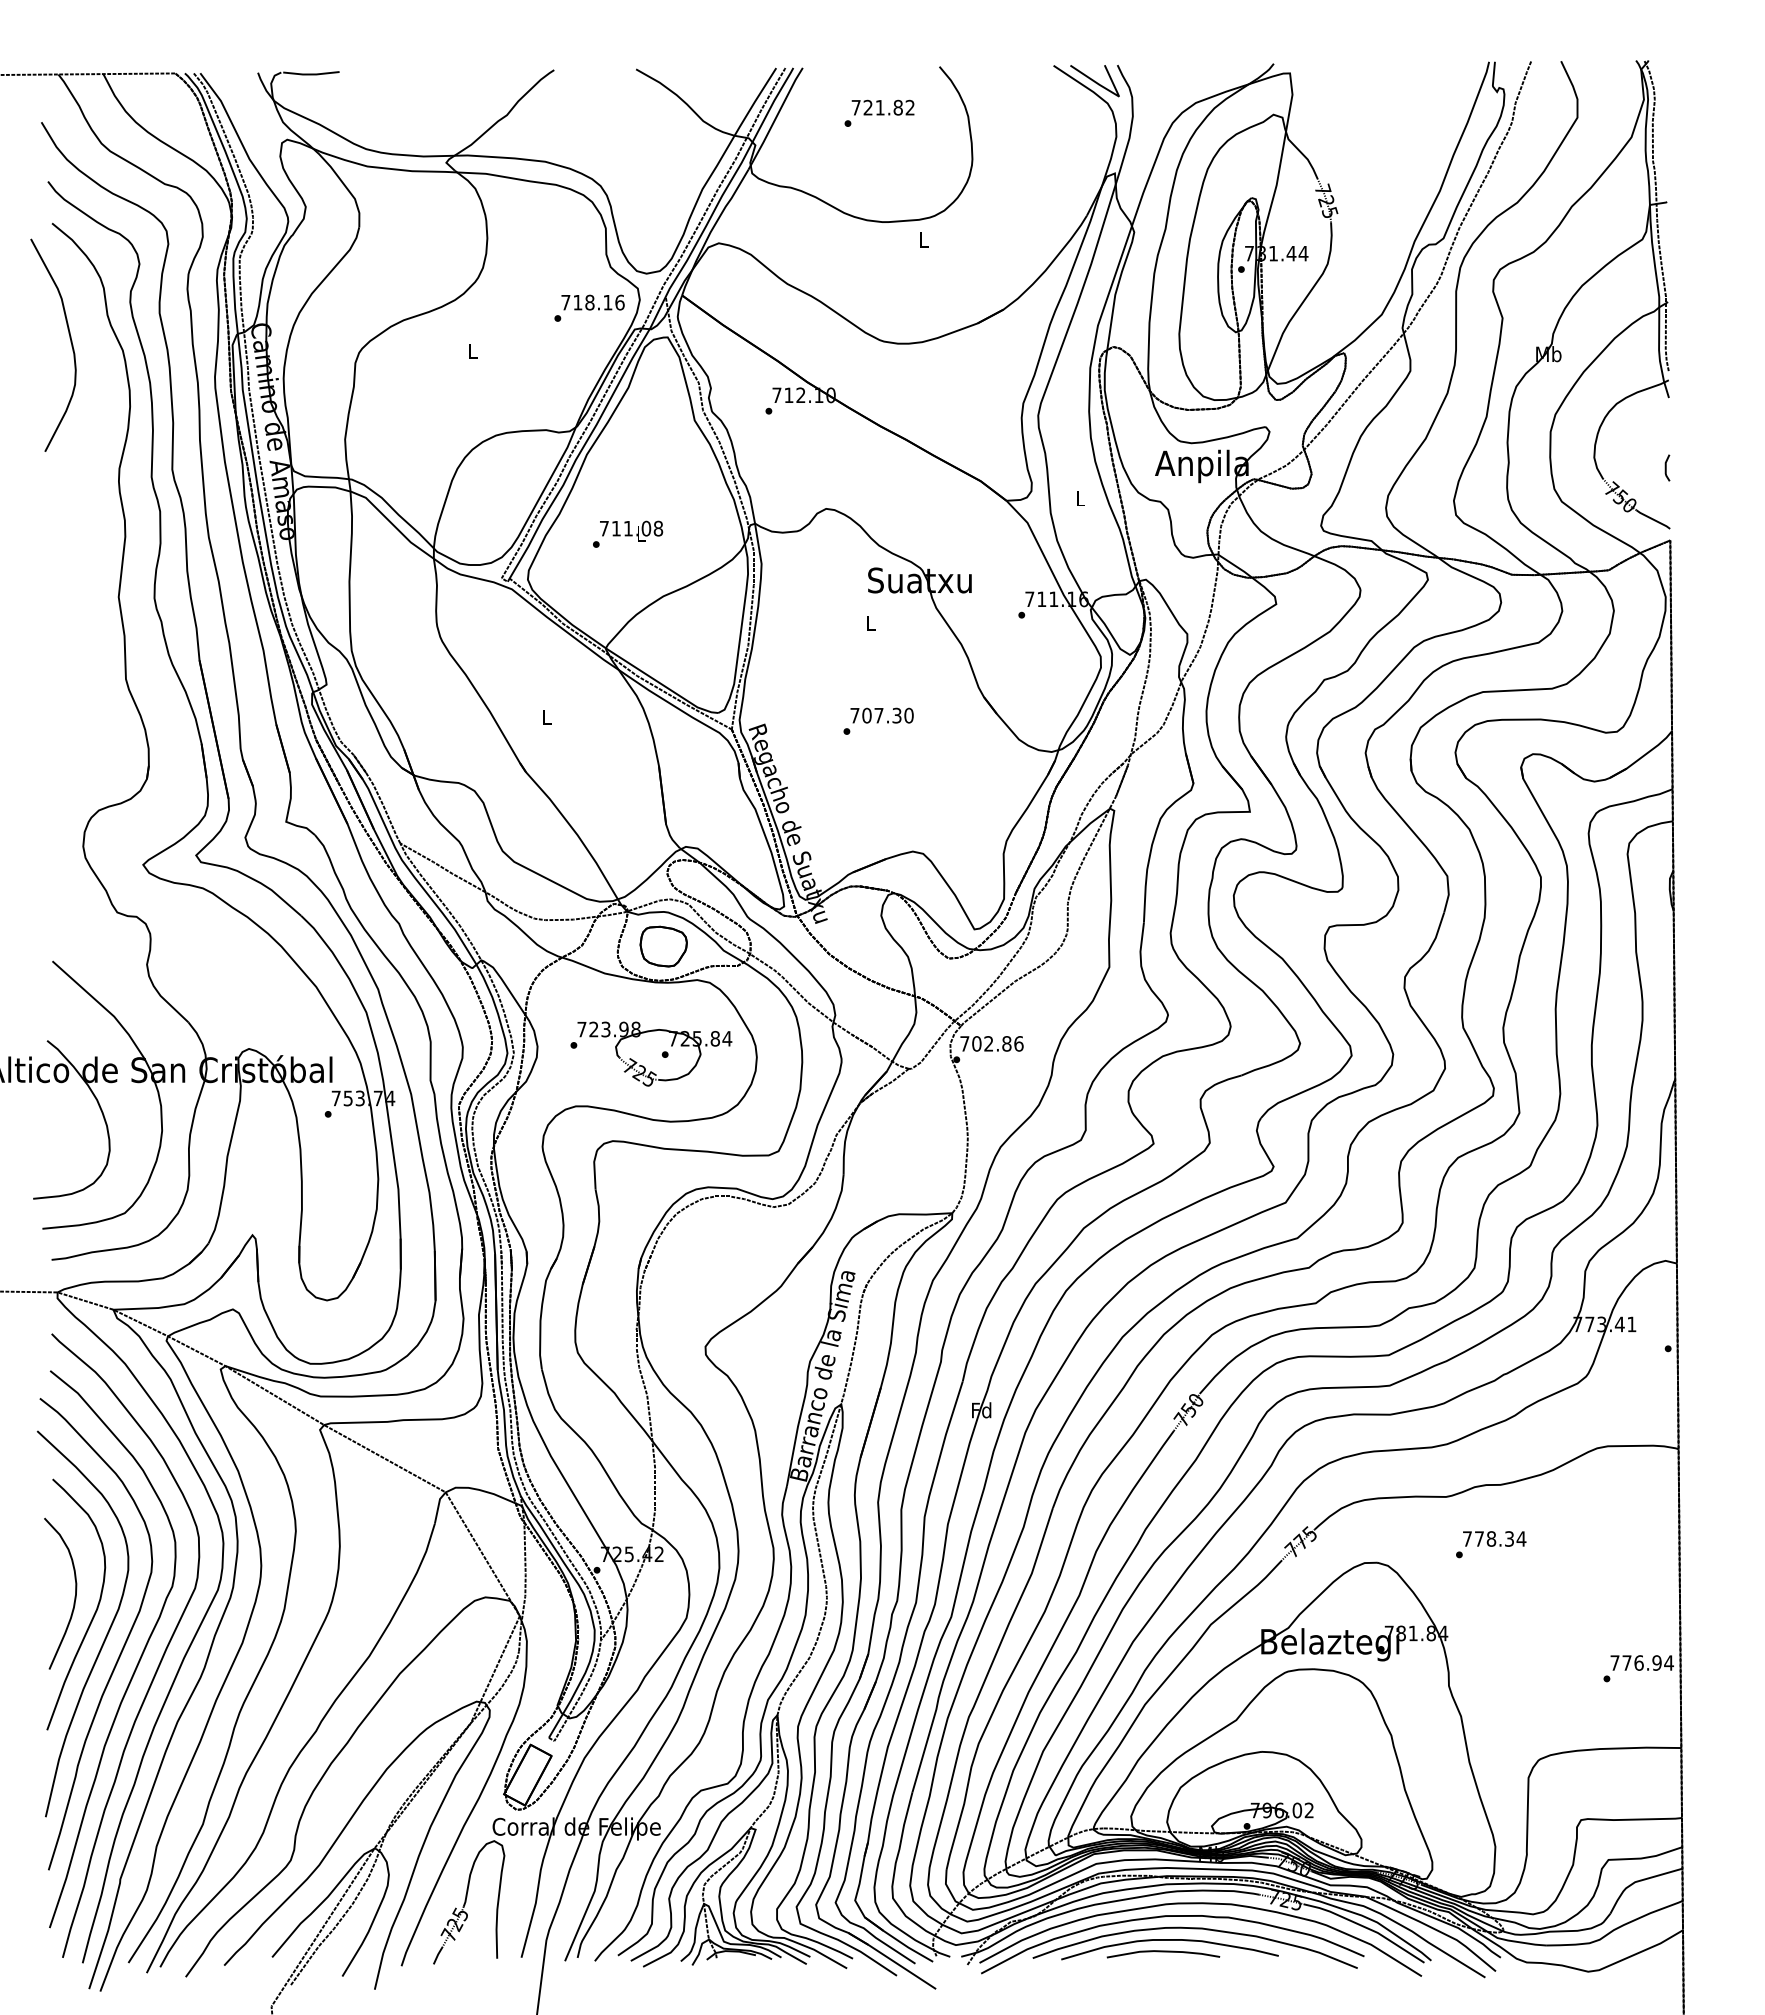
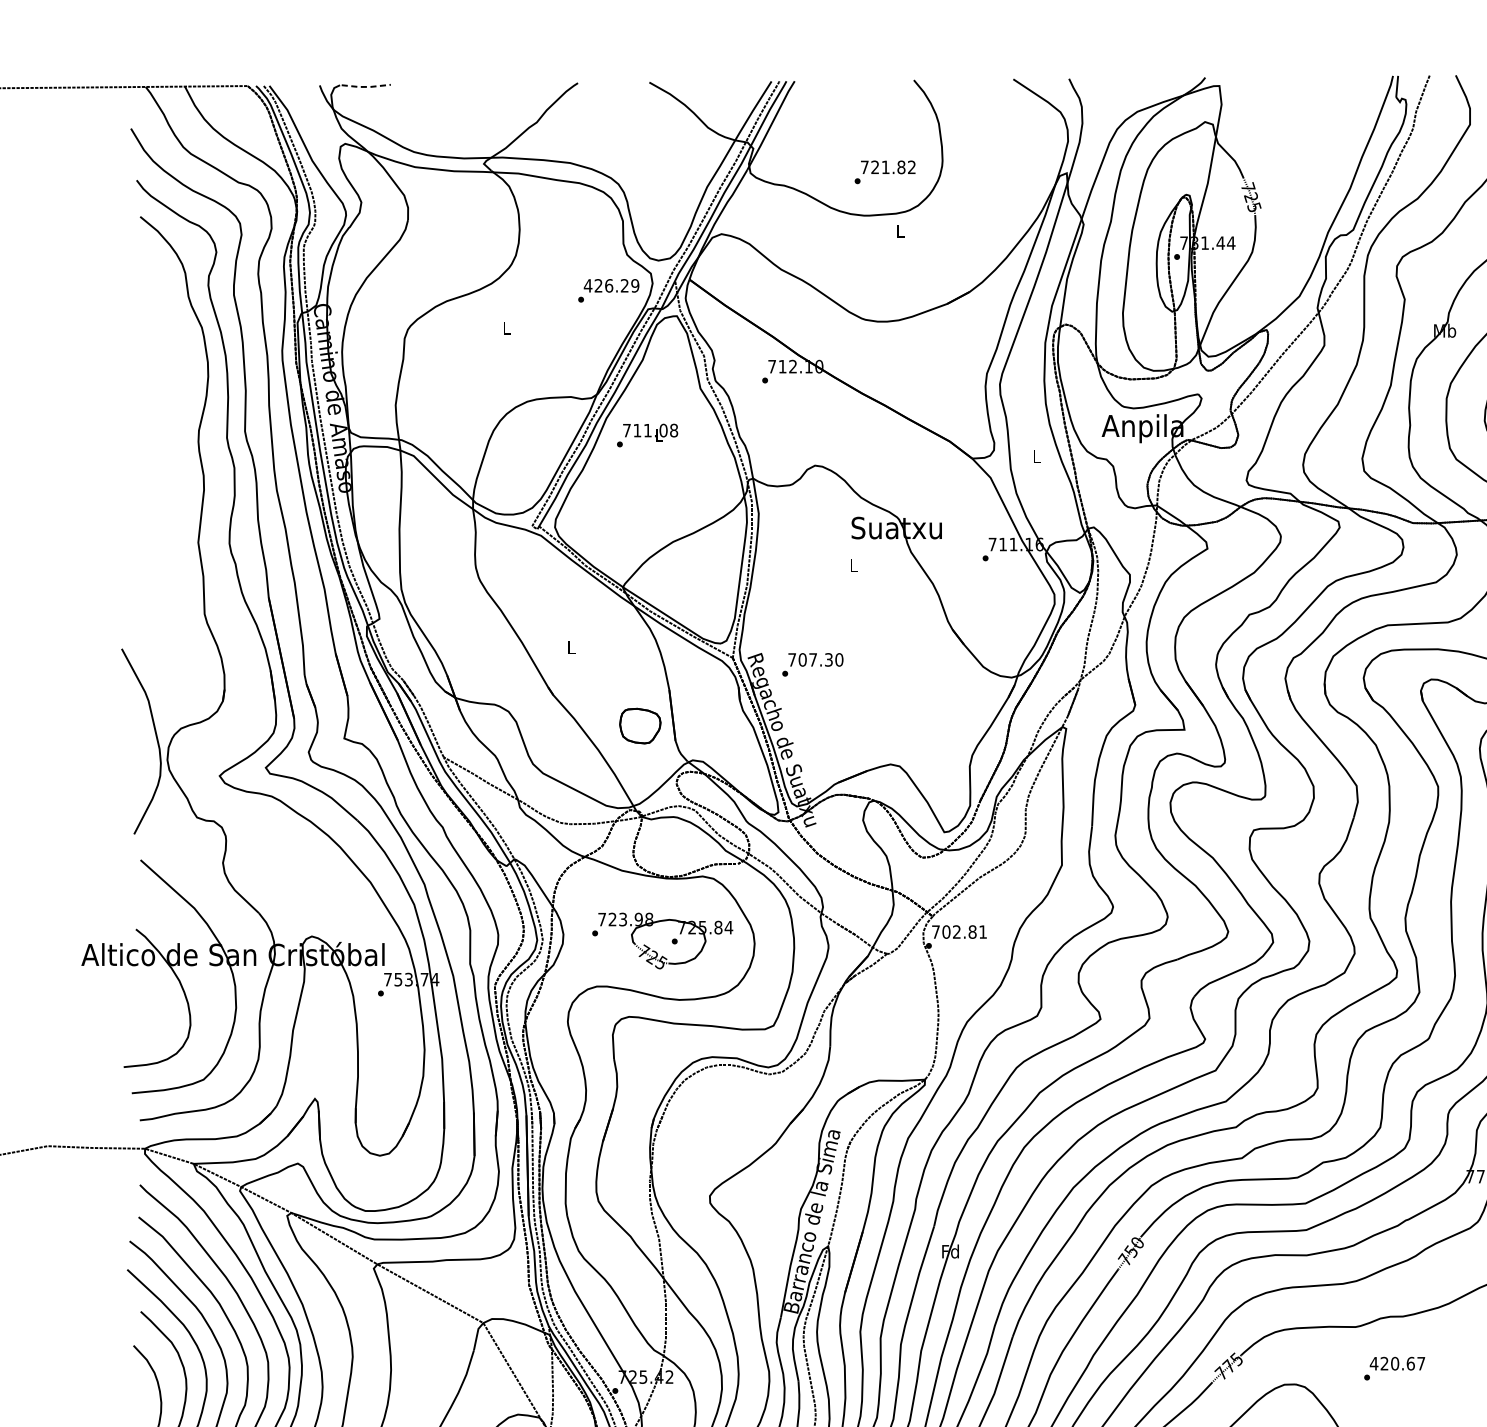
line: (311, 74) -> (366, 86), solid -> dashed
line: (1094, 81) -> (1049, 93), removed
text: (879, 112) -> (885, 171), moved
text: (592, 302) -> (611, 285), 718.16 -> 426.29
curve: (69, 338) -> (155, 735), moved
text: (628, 533) -> (647, 434), moved
text: (878, 720) -> (812, 664), moved
part: (663, 946) -> (640, 726), moved
text: (1018, 1043) -> (982, 931), 702.86 -> 702.81
text: (1494, 1538) -> (1397, 1363), 778.34 -> 420.67

